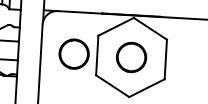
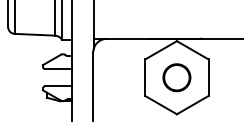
circle: (73, 53) -> (123, 77), removed

